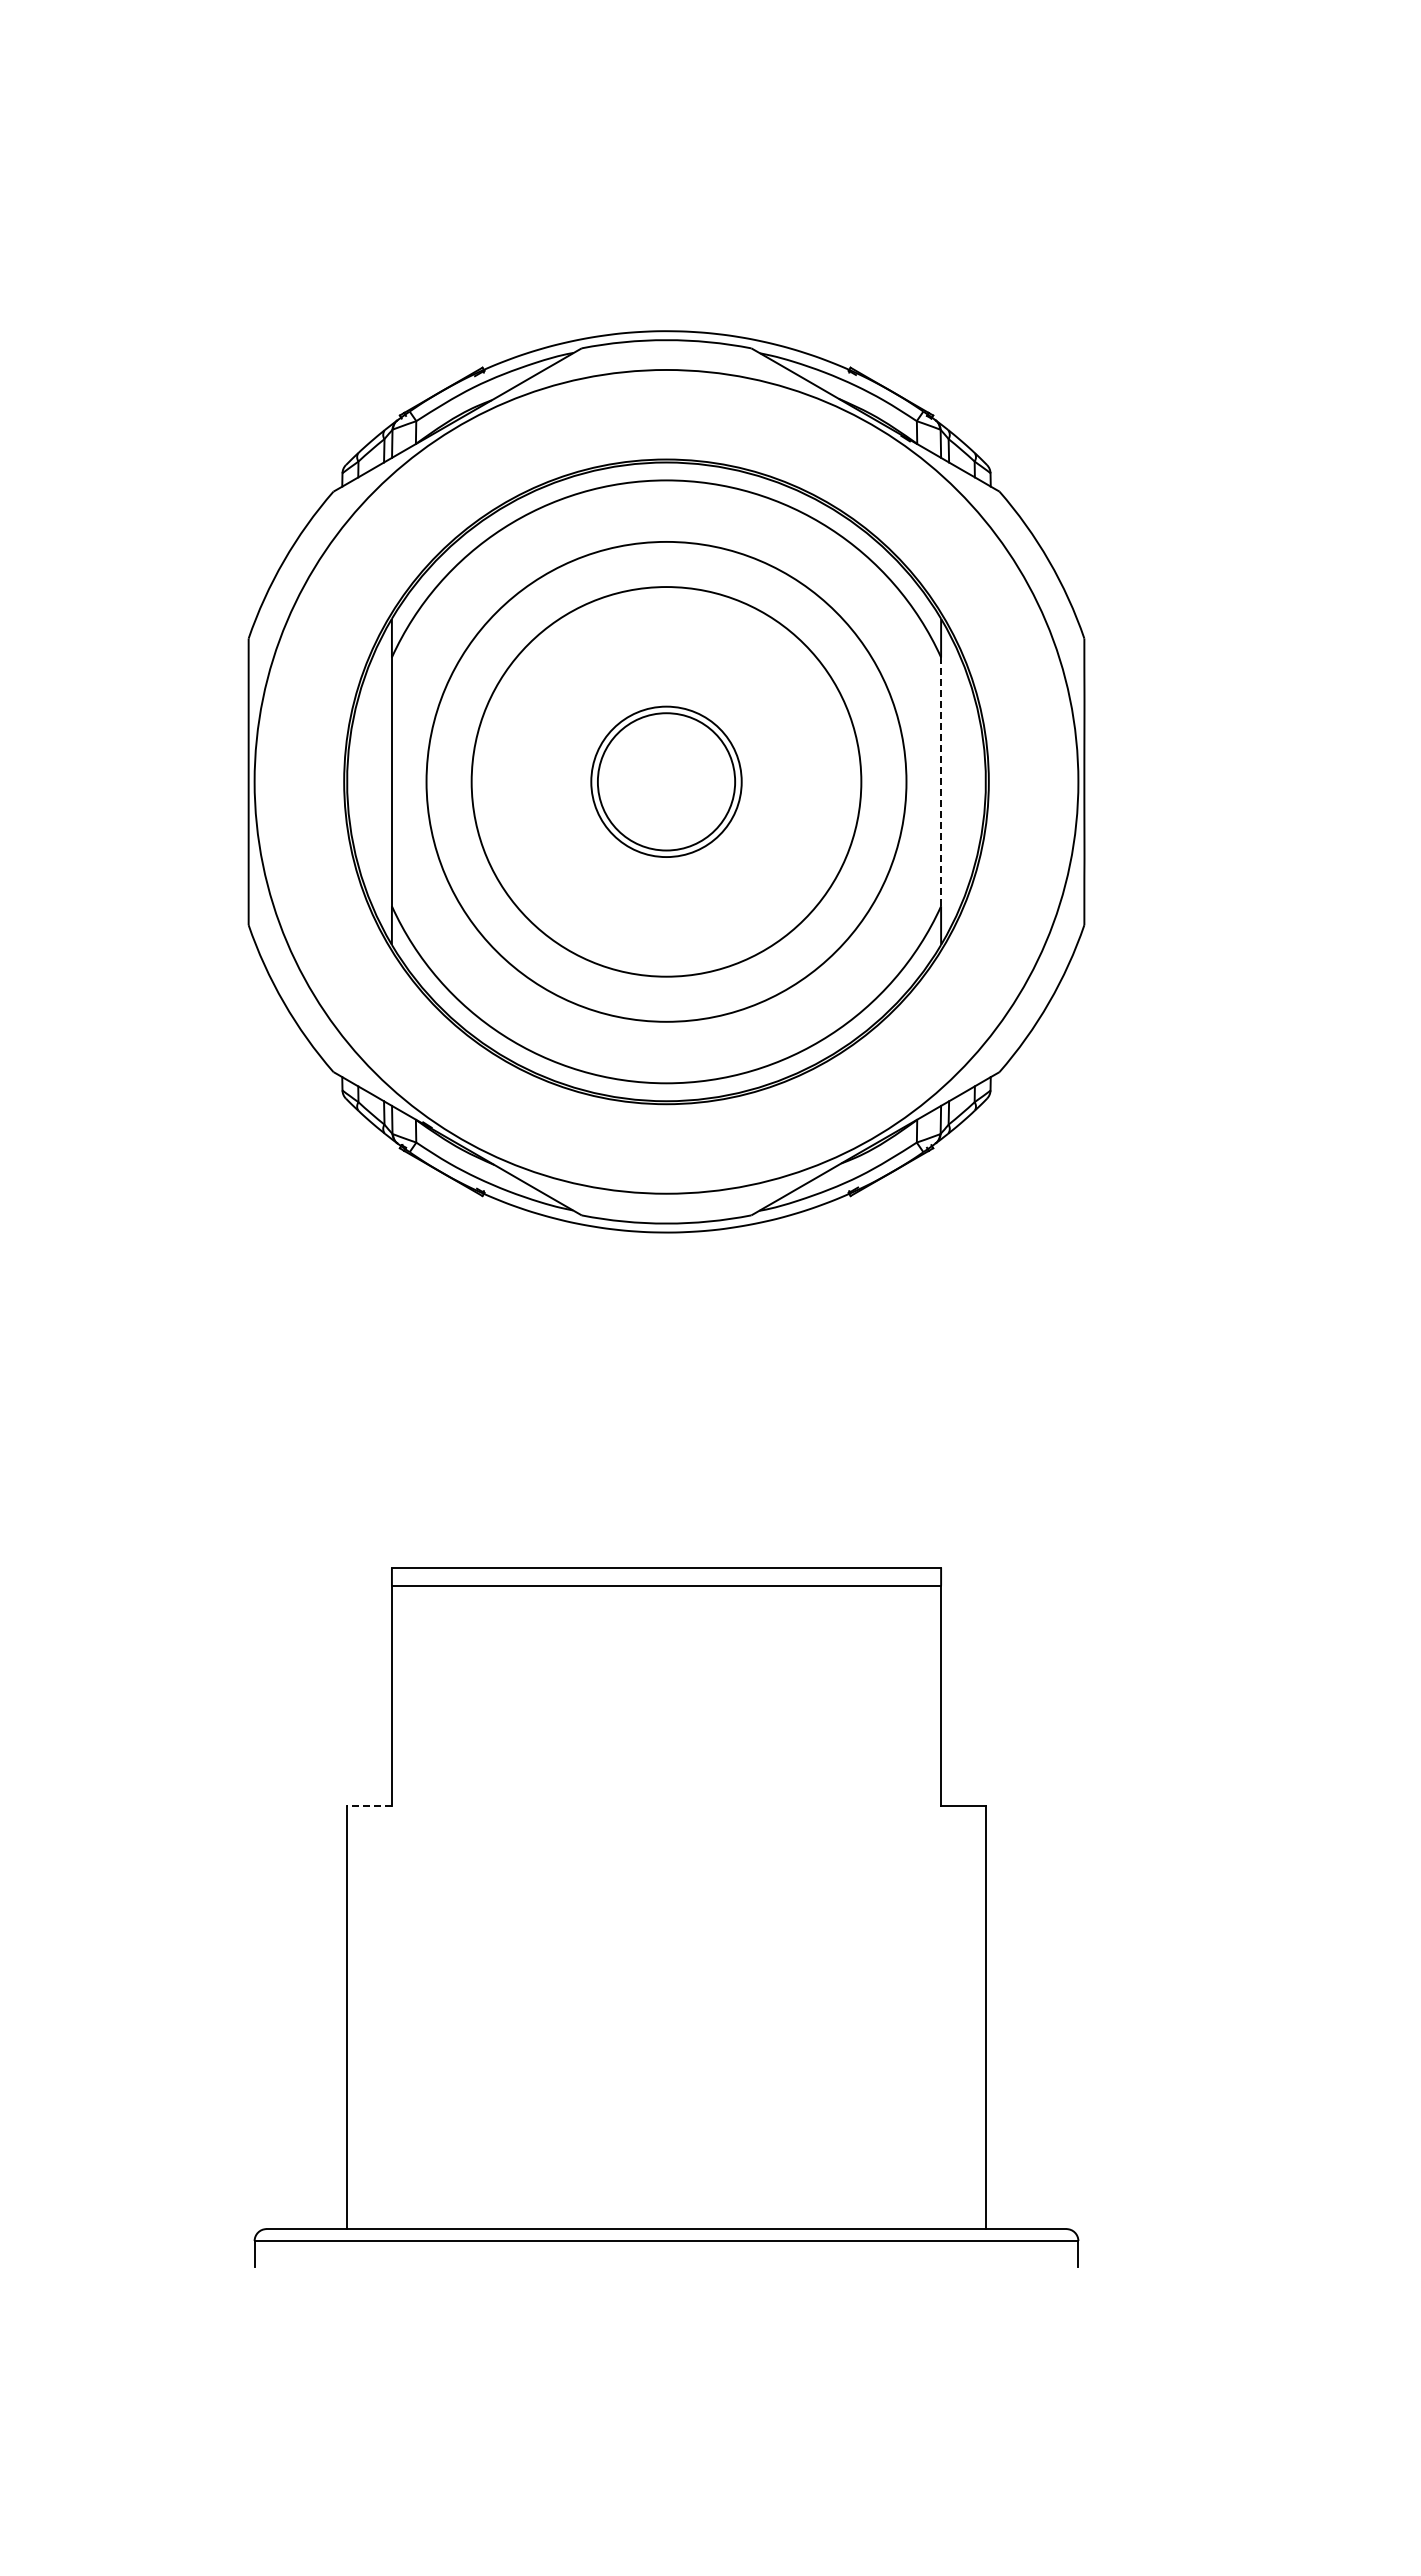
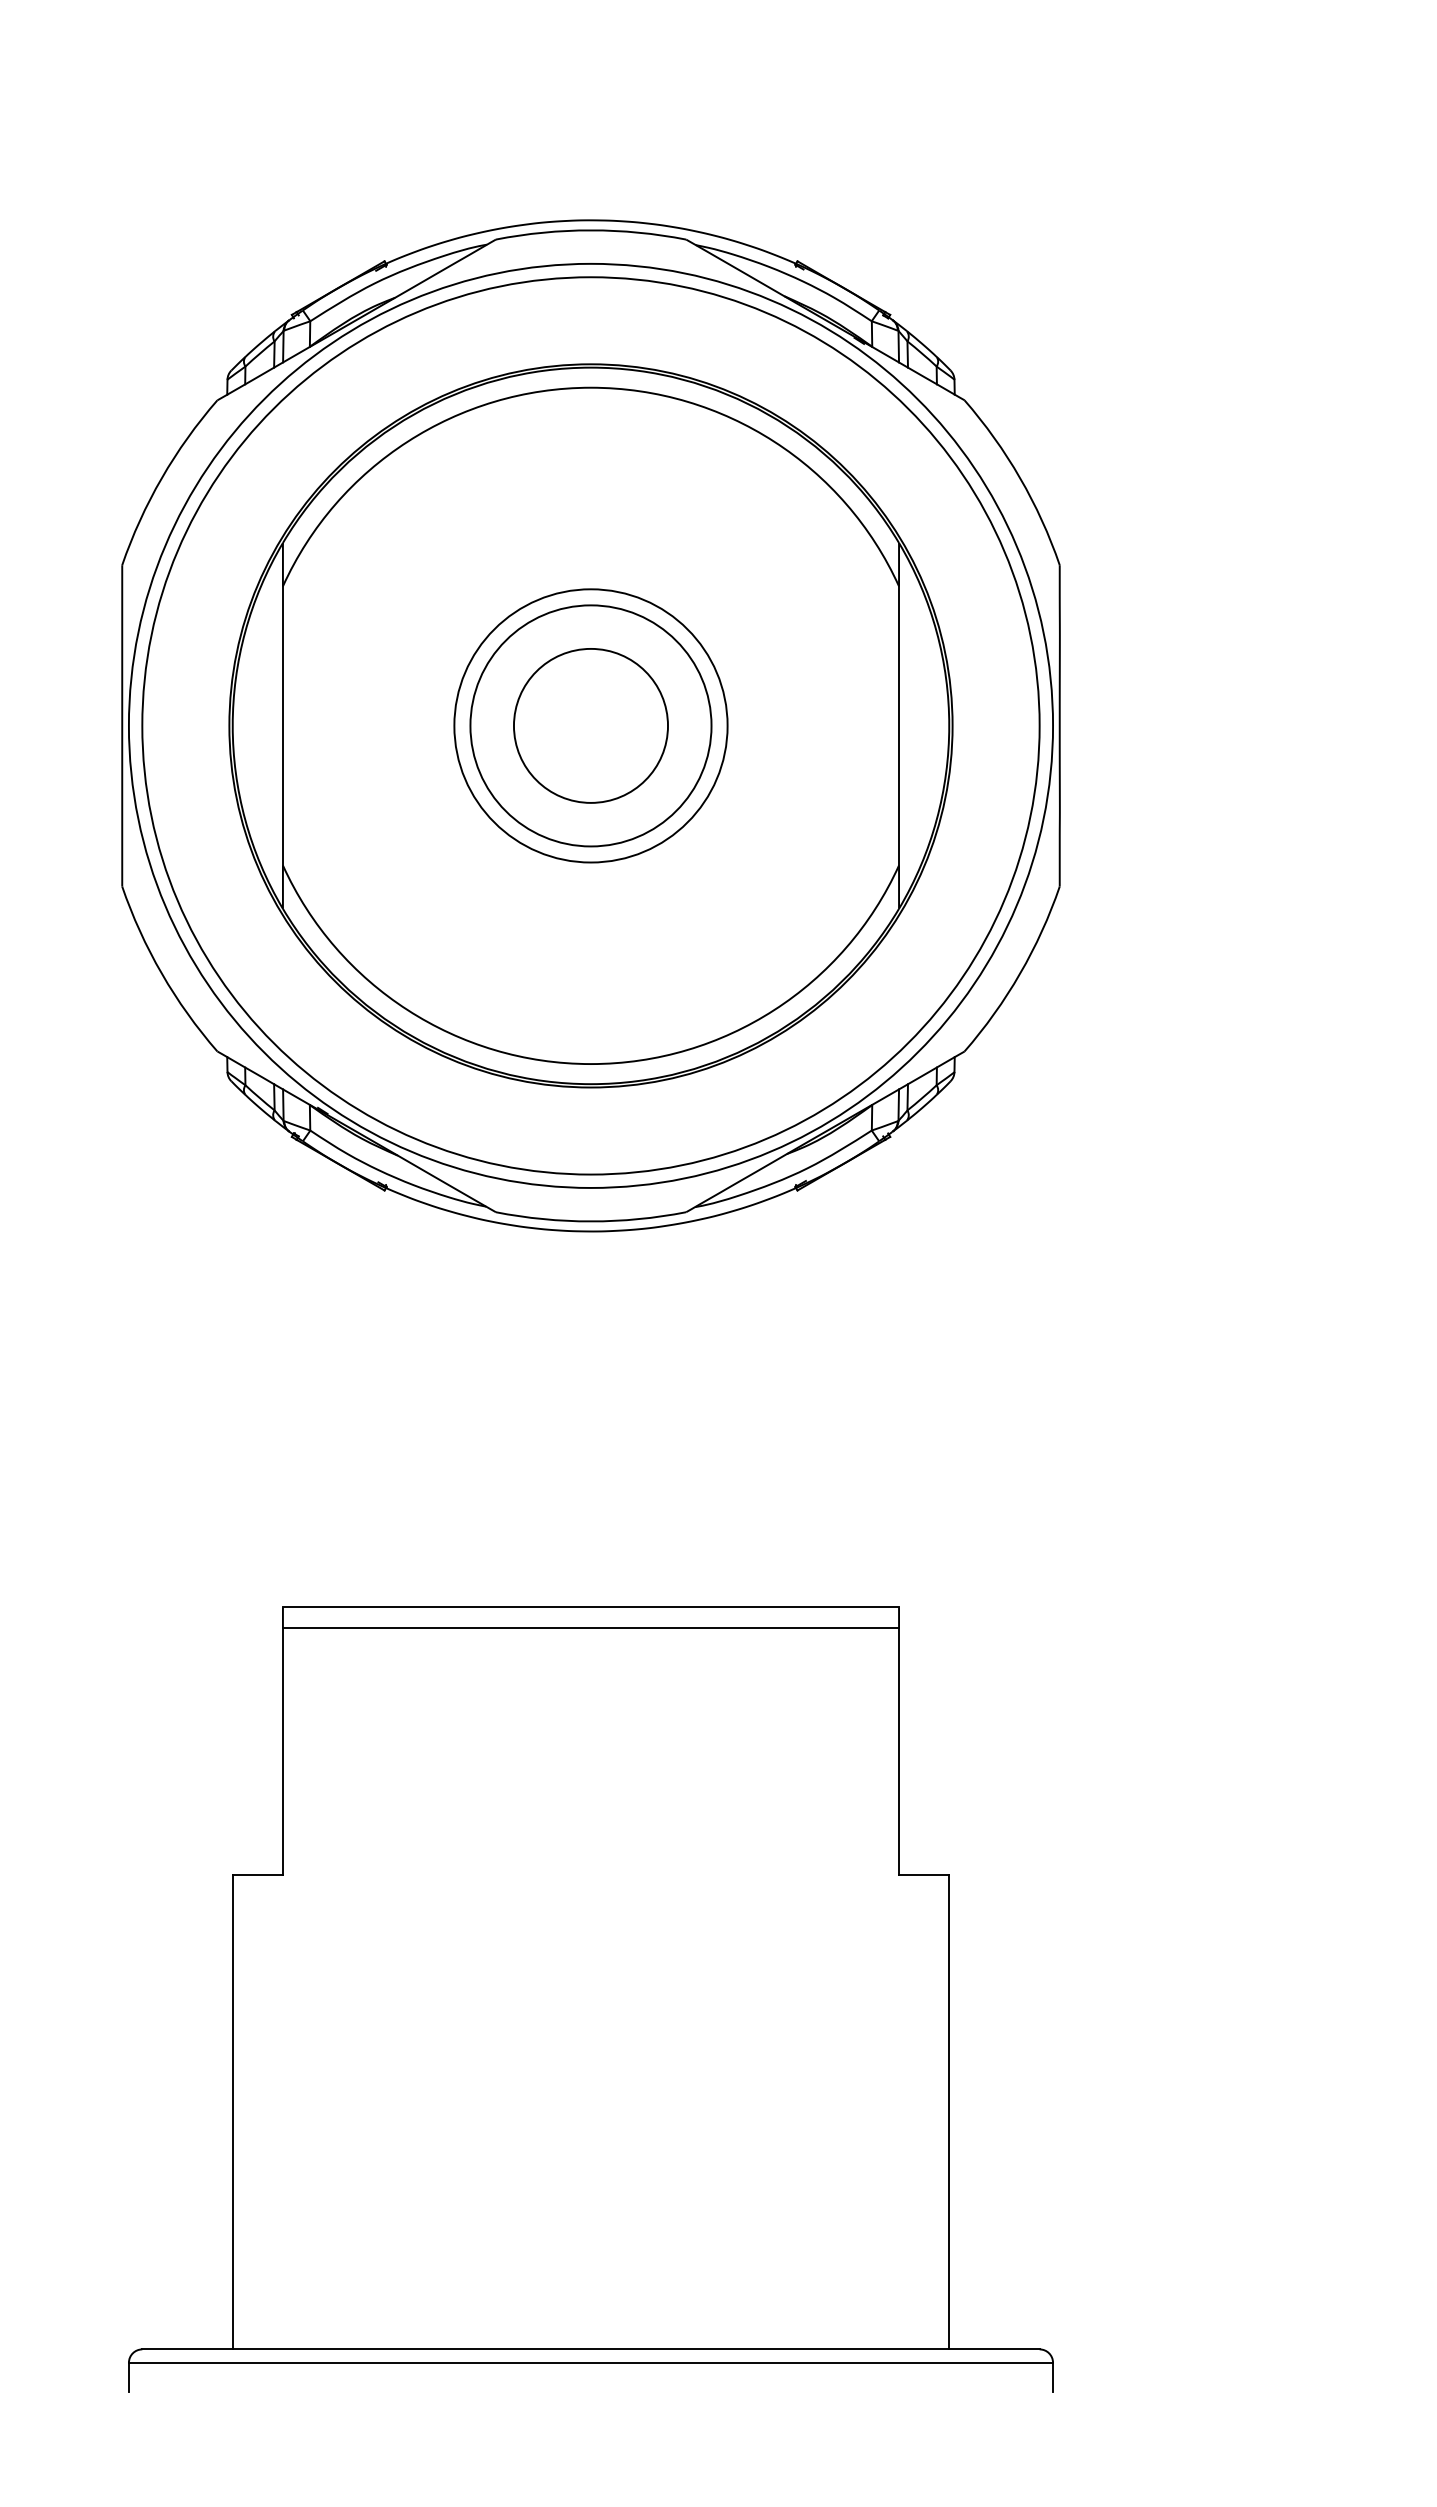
circle: (666, 781) -> (590, 725), size x0.62
circle: (666, 781) -> (590, 725), size x1.43
circle: (666, 781) -> (590, 725), size x1.67
line: (941, 781) -> (899, 725), dashed -> solid
line: (369, 1806) -> (257, 1875), dashed -> solid

